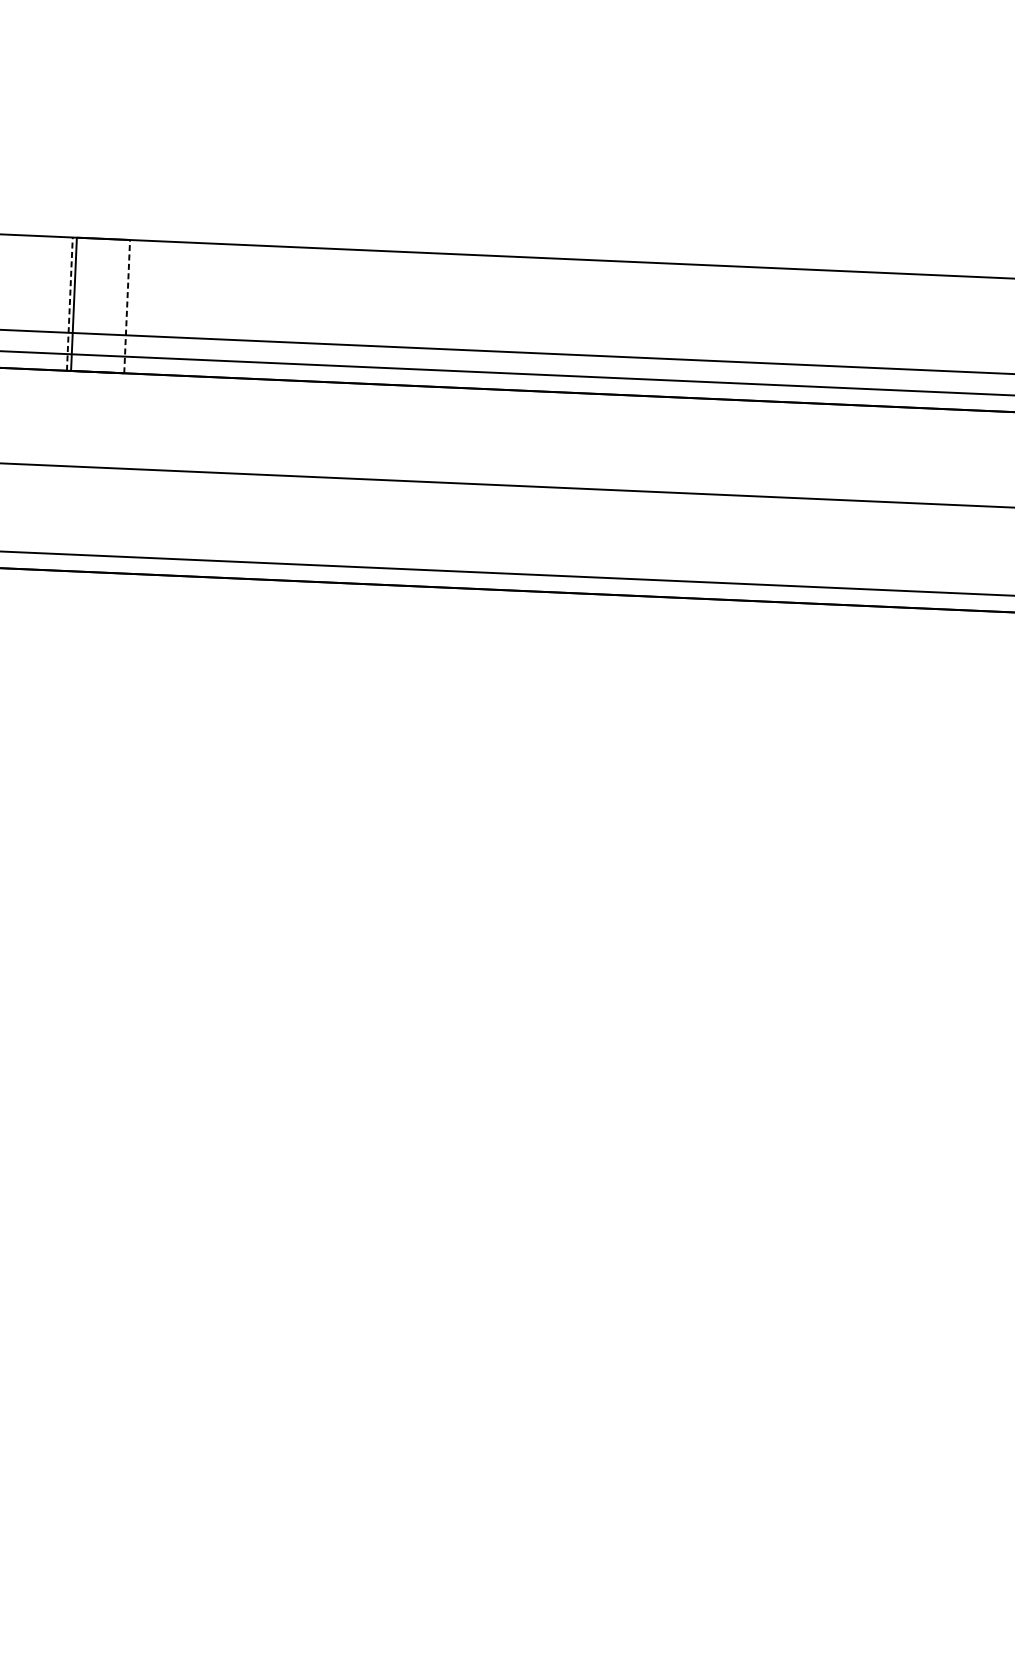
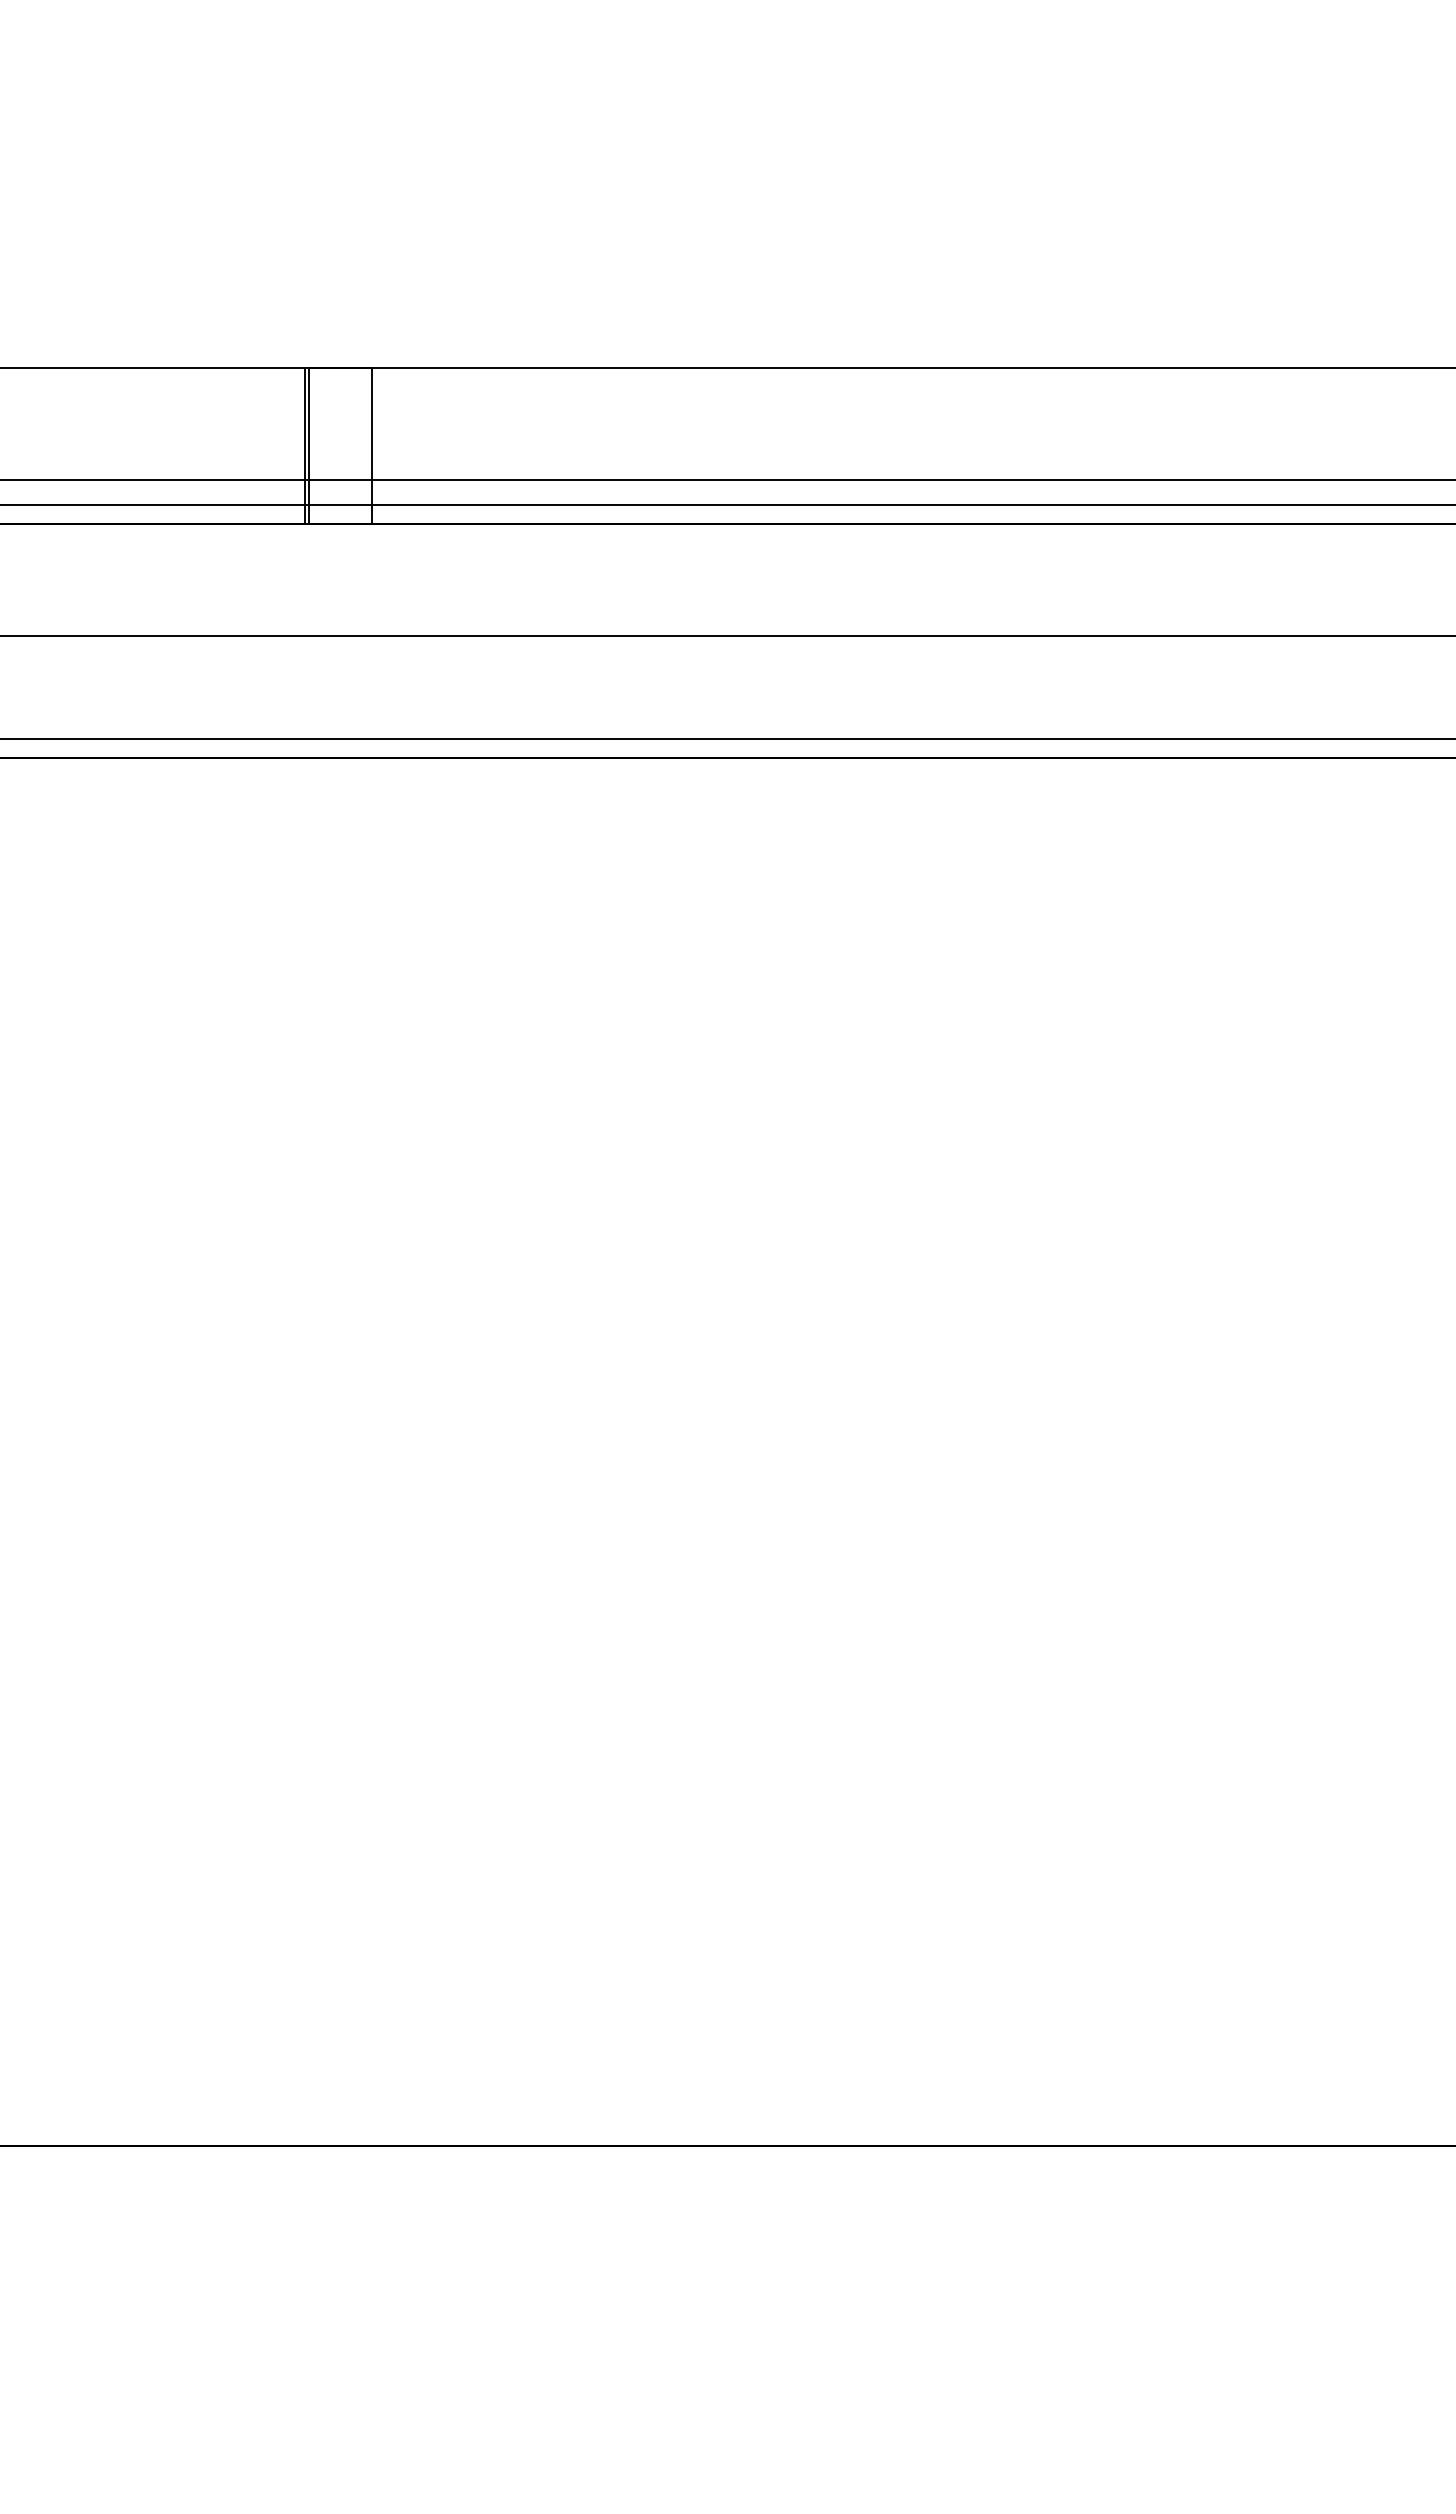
line: (69, 304) -> (304, 446), dashed -> solid
line: (126, 306) -> (371, 446), dashed -> solid

